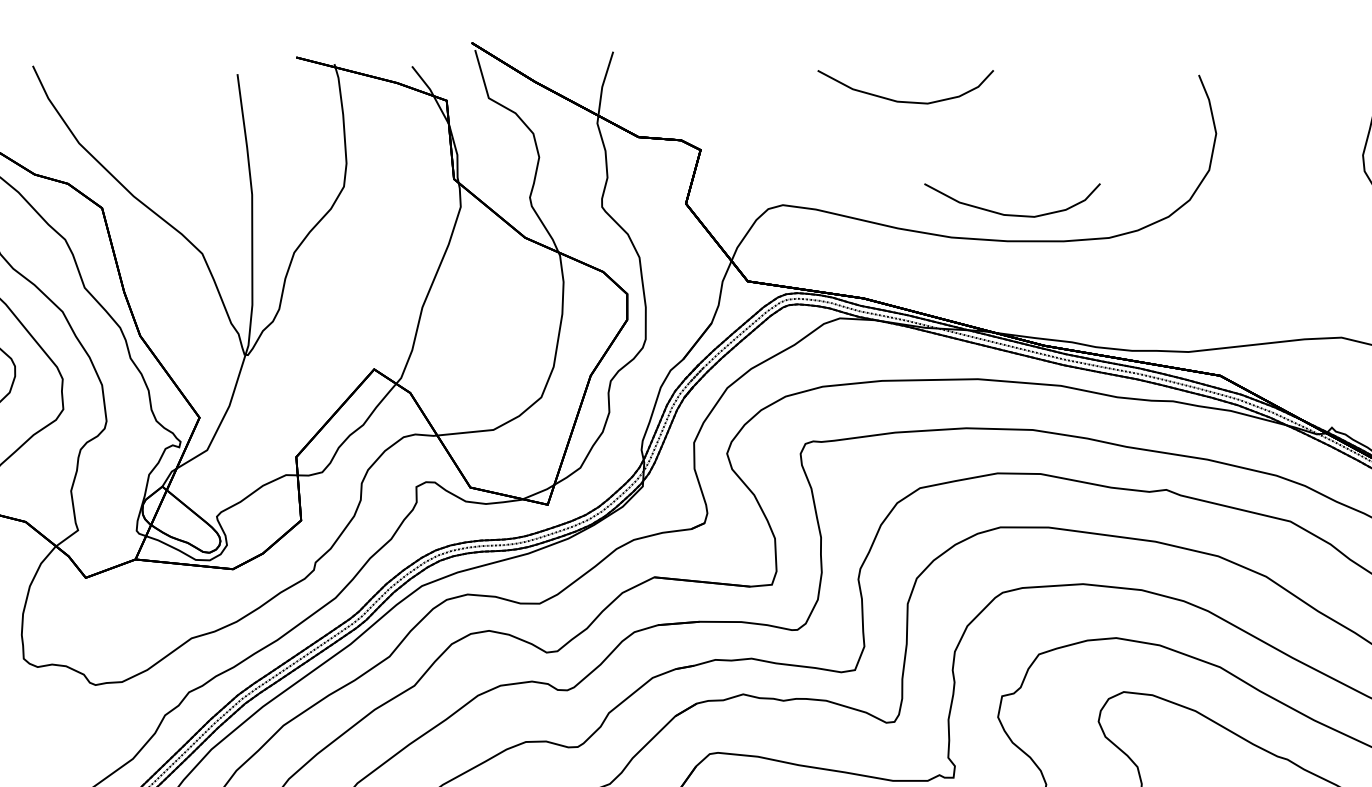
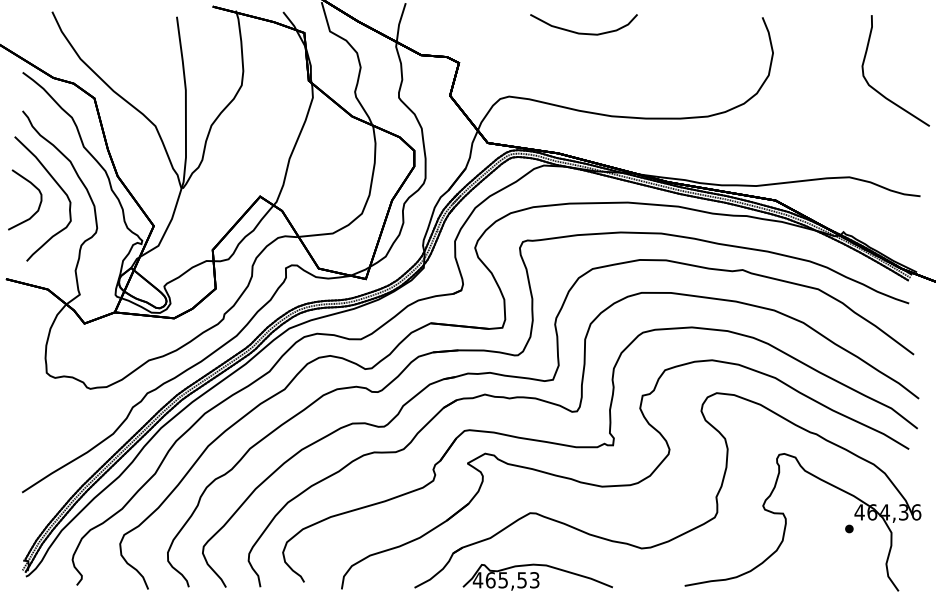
part: (1010, 213) -> (647, 101), removed

